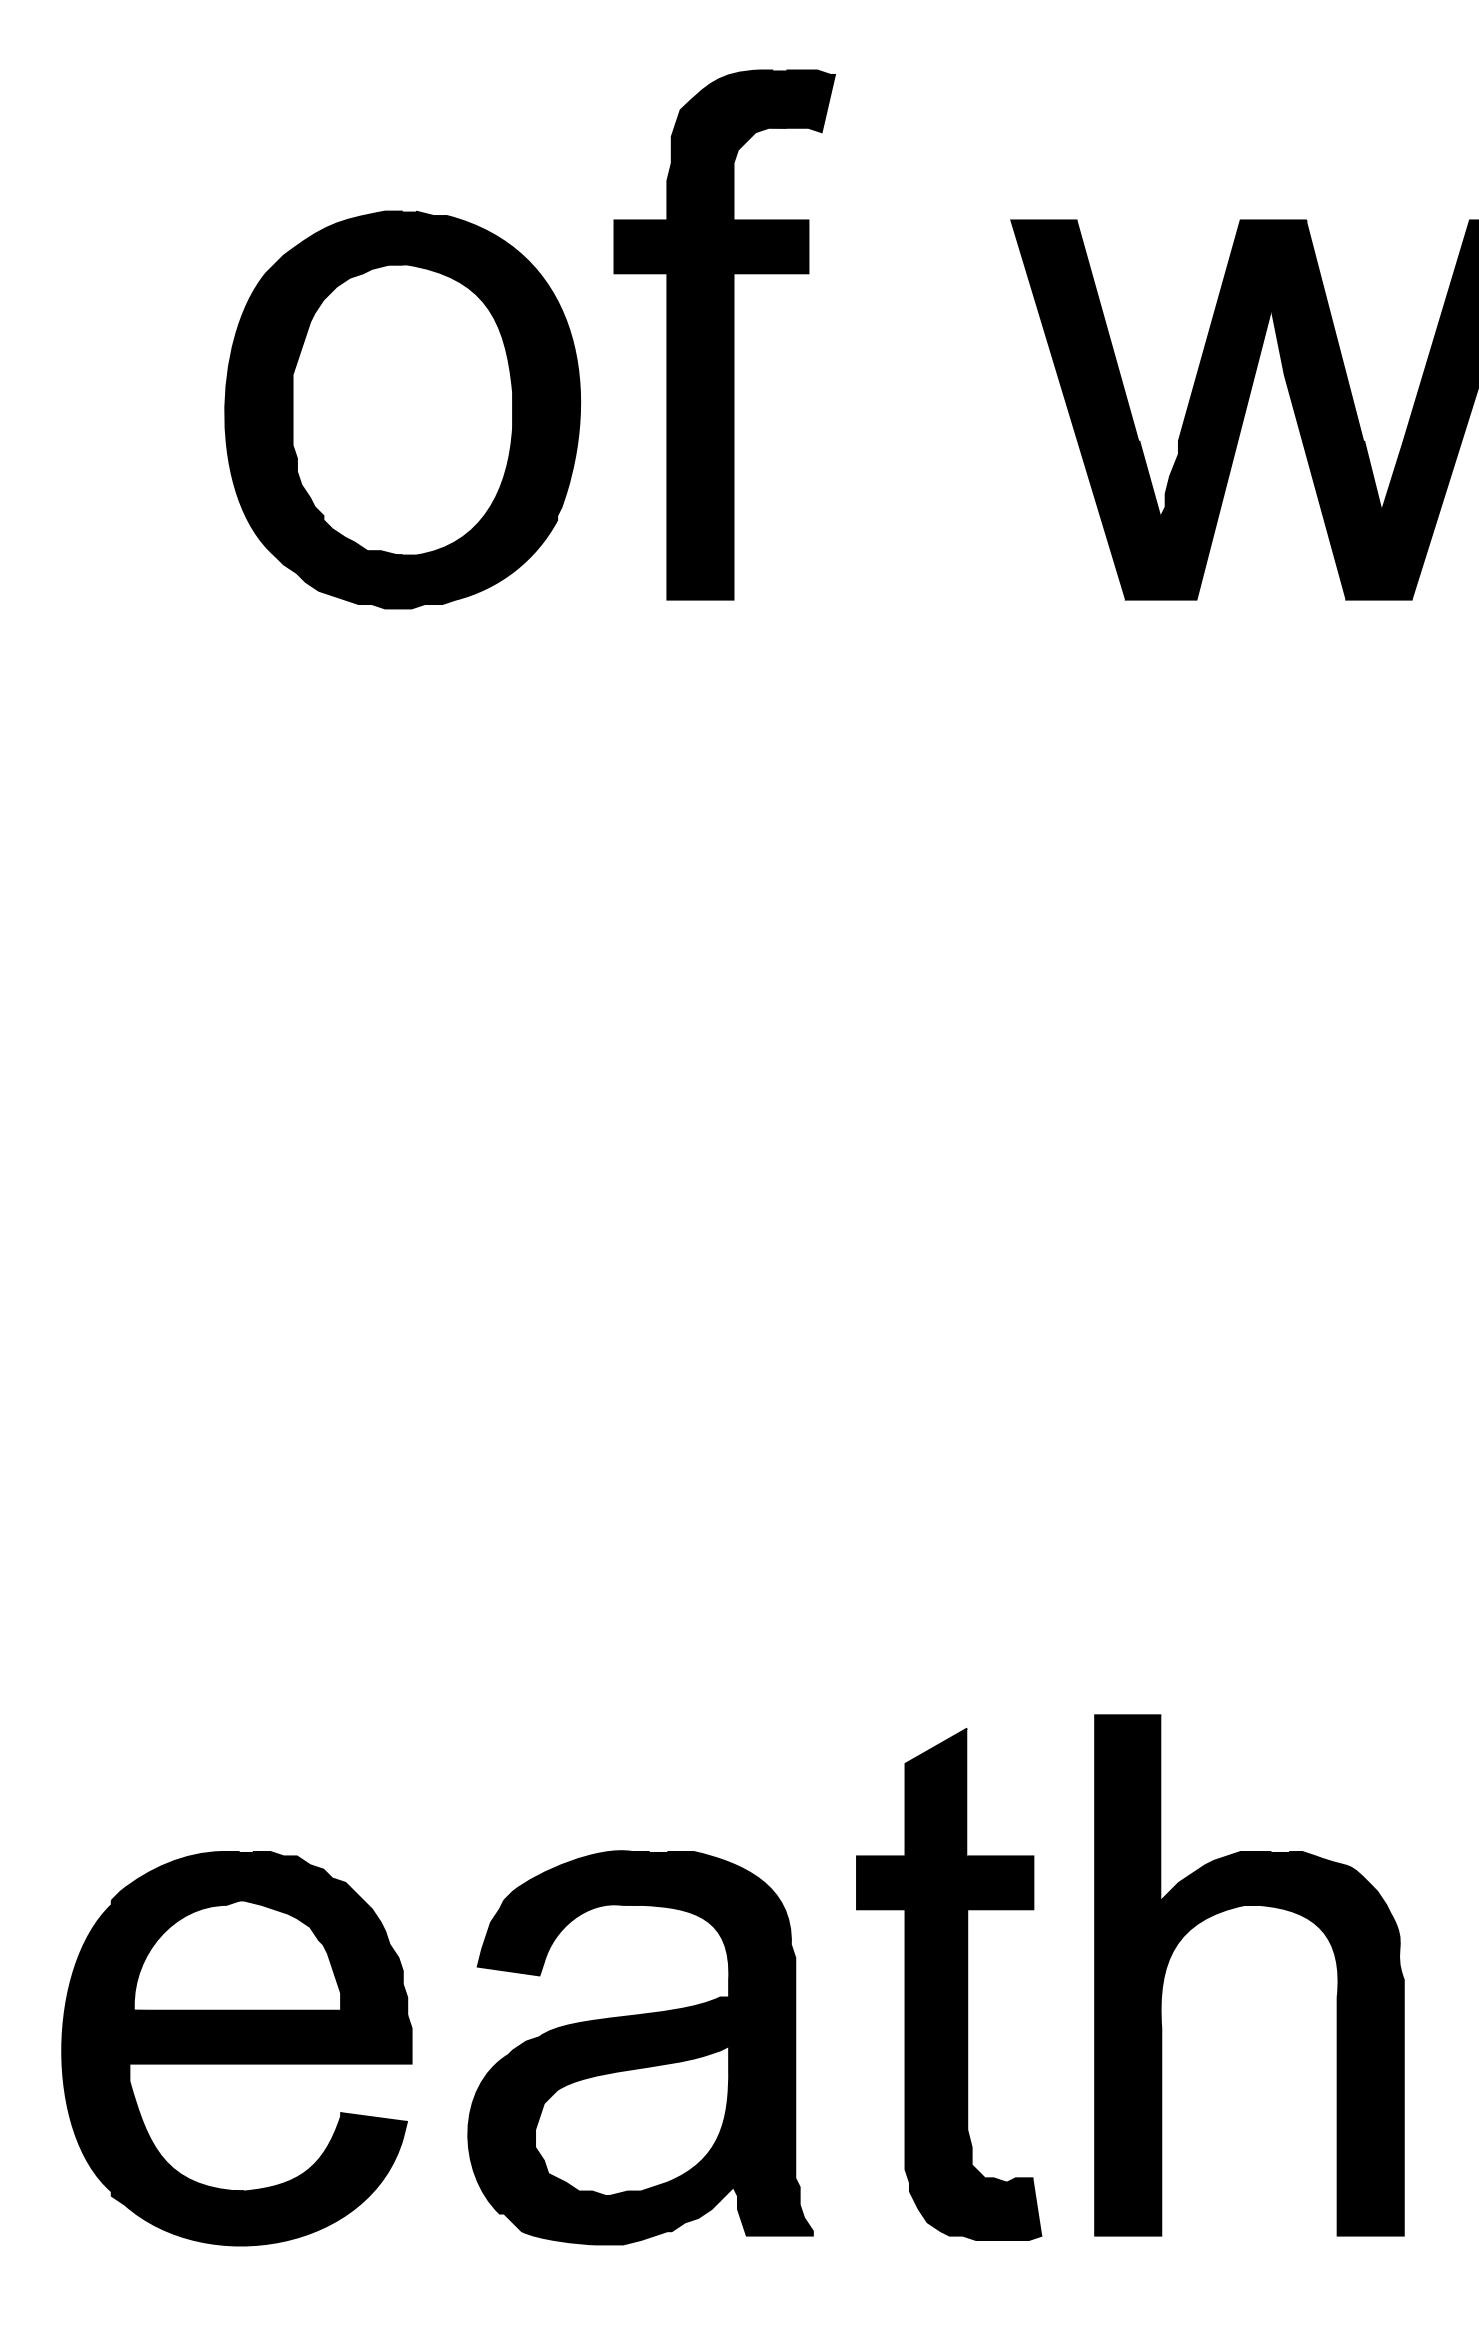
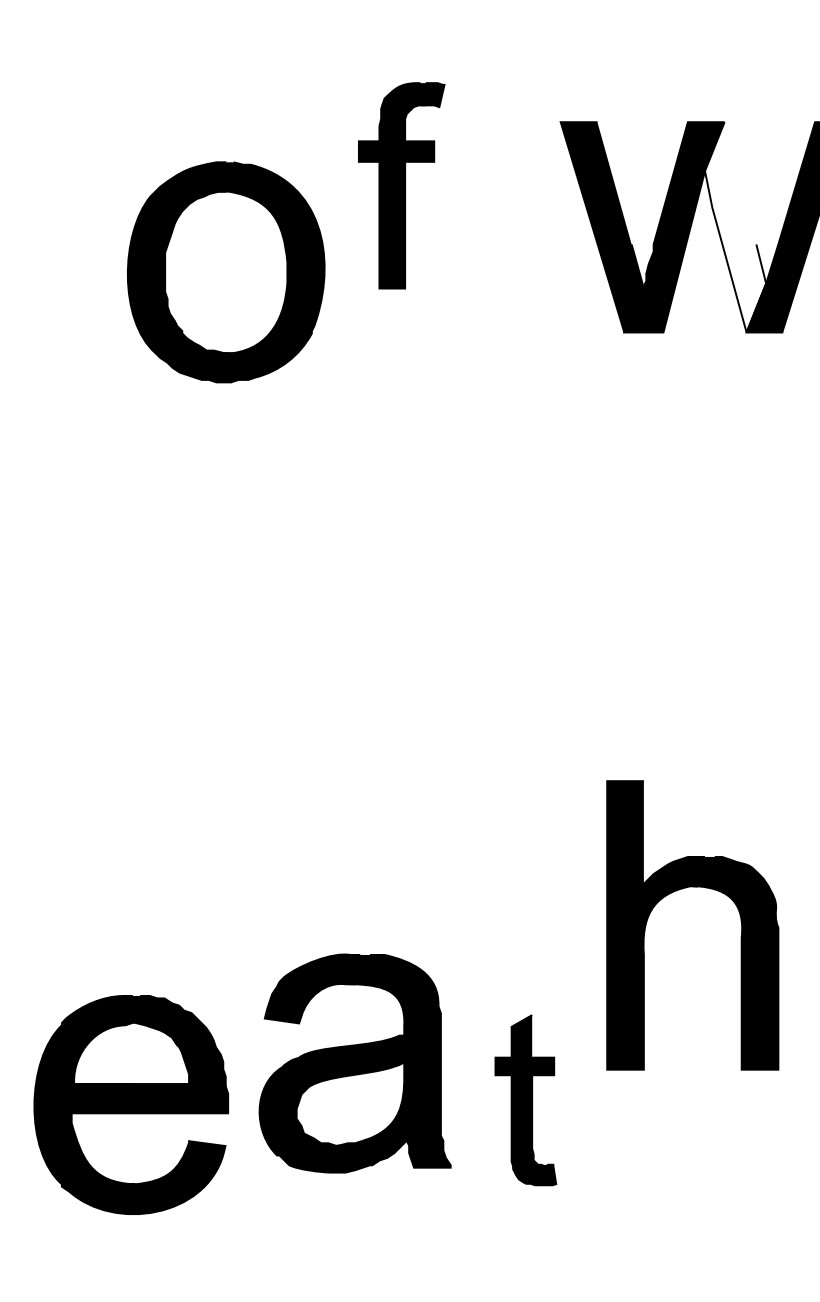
part: (724, 334) -> (401, 185), size x0.7
part: (403, 410) -> (226, 272), moved
fill: (1326, 410) -> (735, 227), removed
part: (1225, 1912) -> (679, 890), moved
part: (947, 1982) -> (525, 1099), size x0.6
part: (237, 2047) -> (131, 1104), moved
part: (639, 2047) -> (354, 1063), moved

